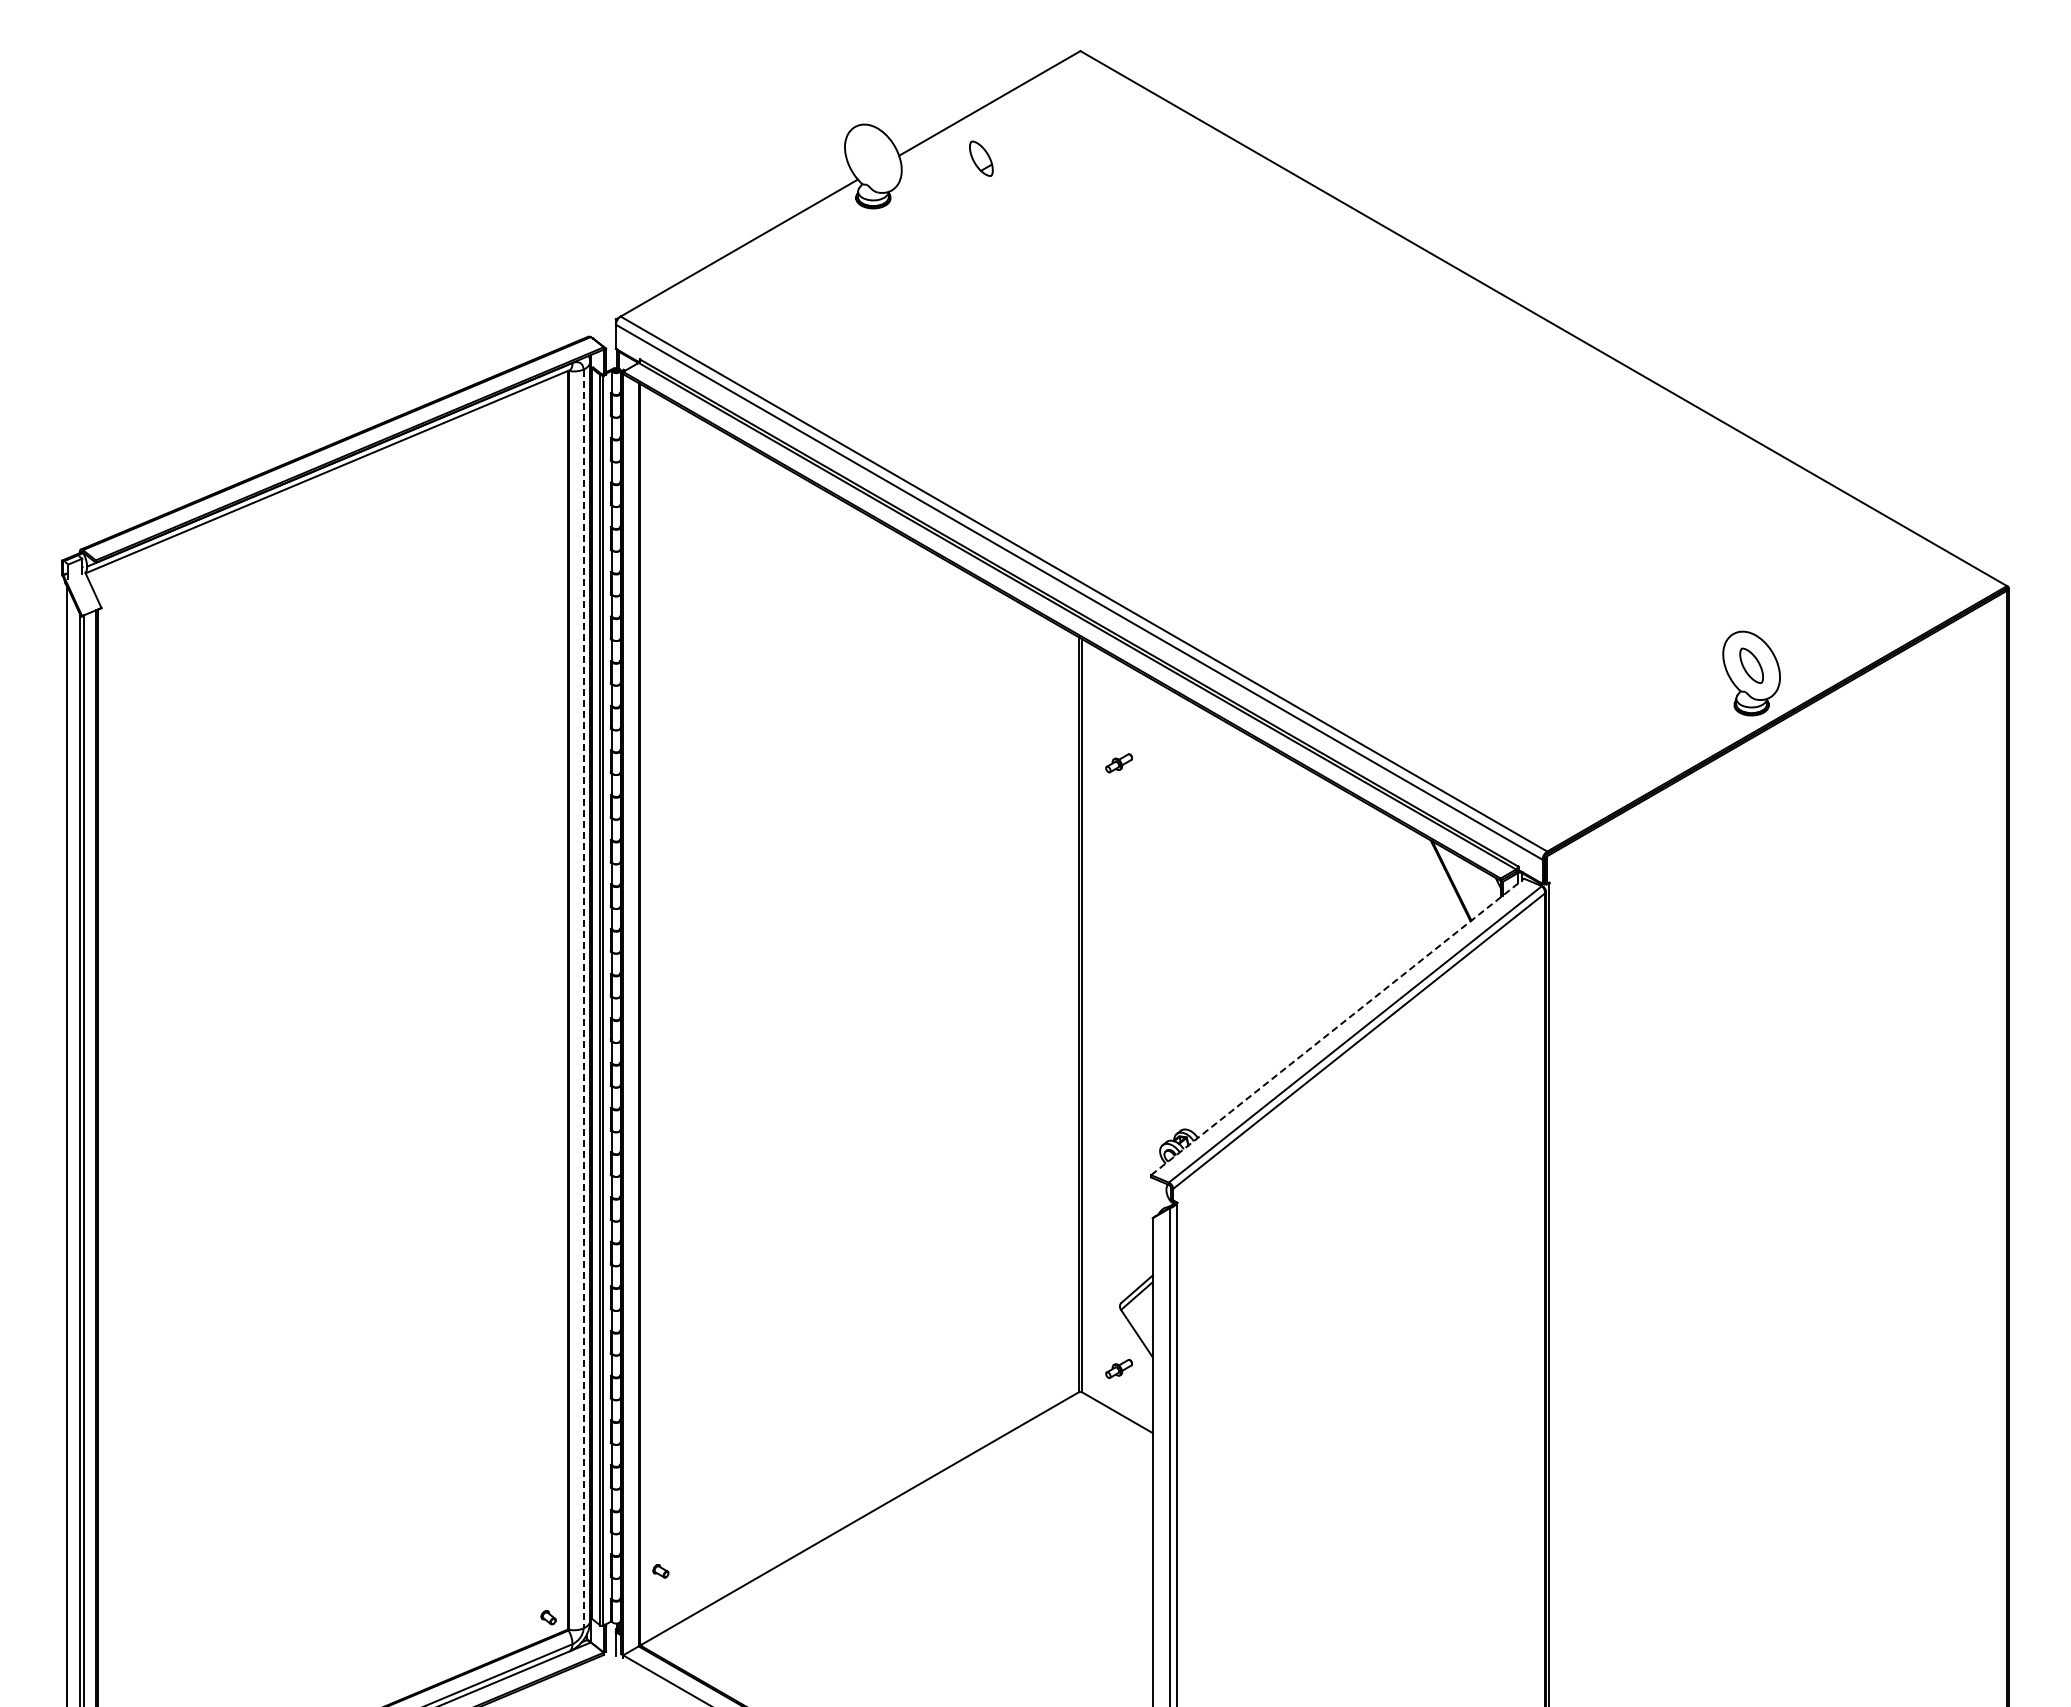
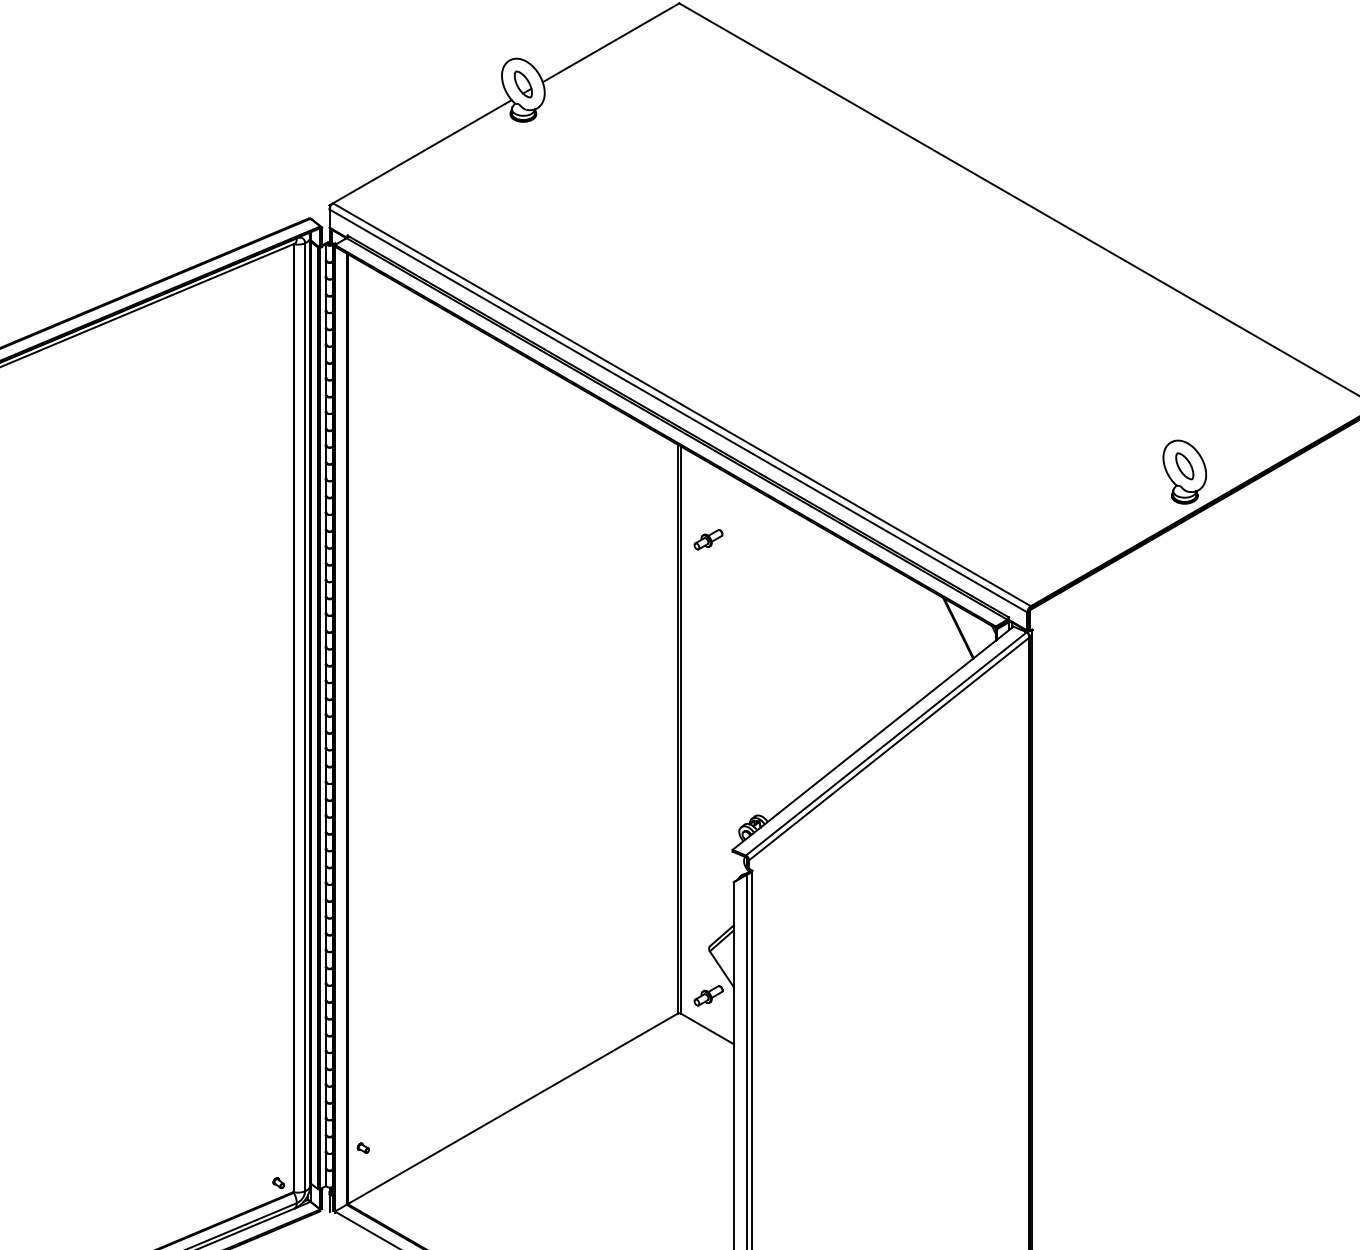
part: (981, 158) -> (523, 84), moved
part: (1118, 763) -> (707, 539), size x1.43
line: (583, 999) -> (305, 717), dashed -> solid
line: (1338, 1026) -> (873, 737), dashed -> solid
part: (1118, 1368) -> (707, 995), size x1.43

